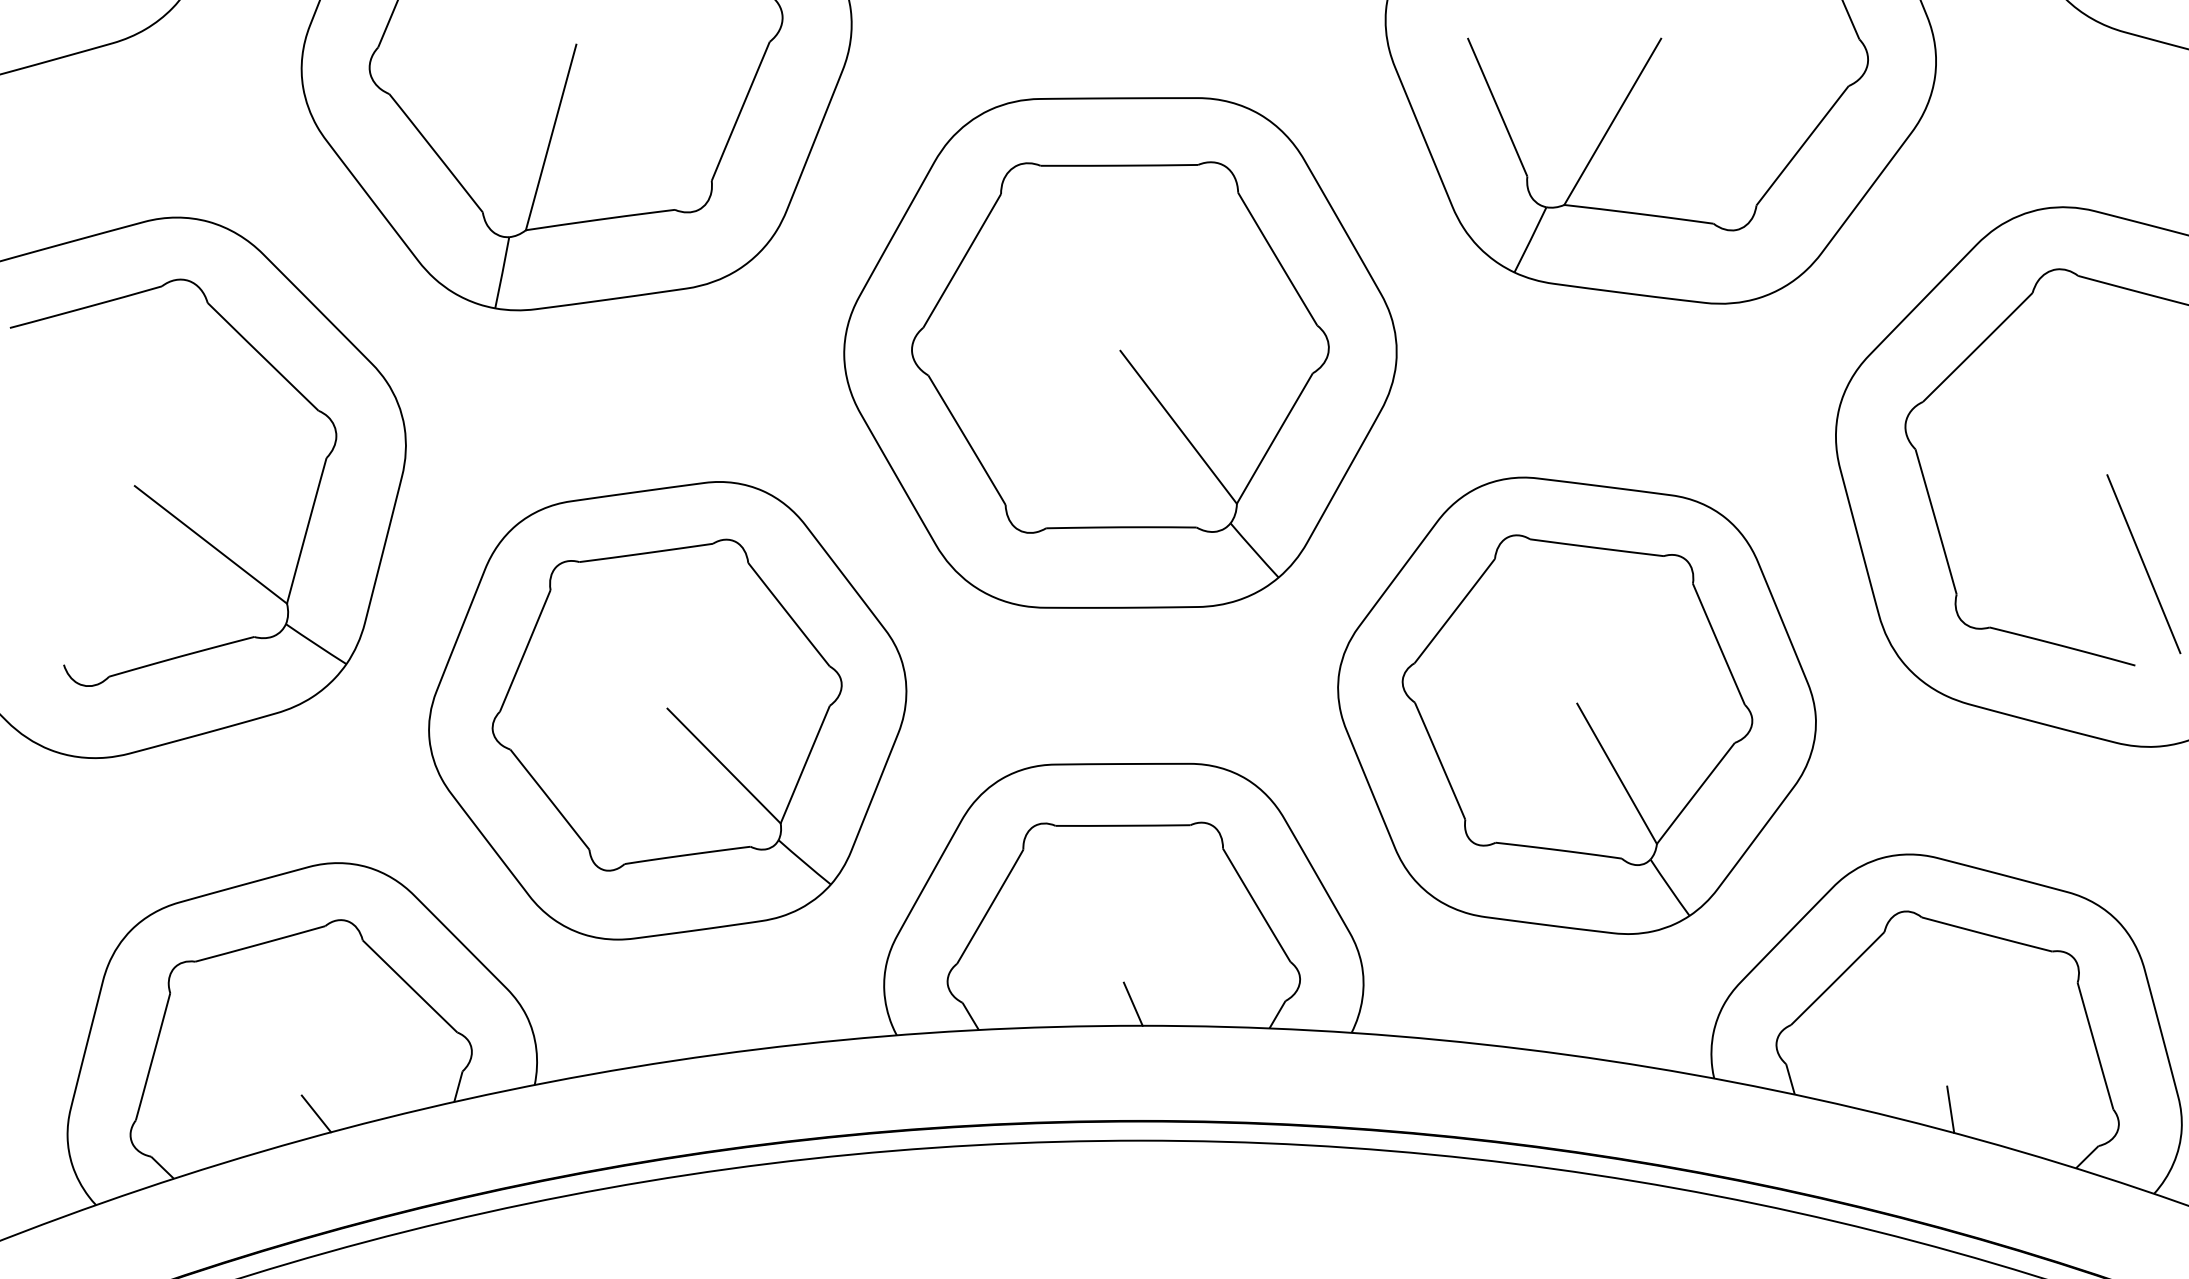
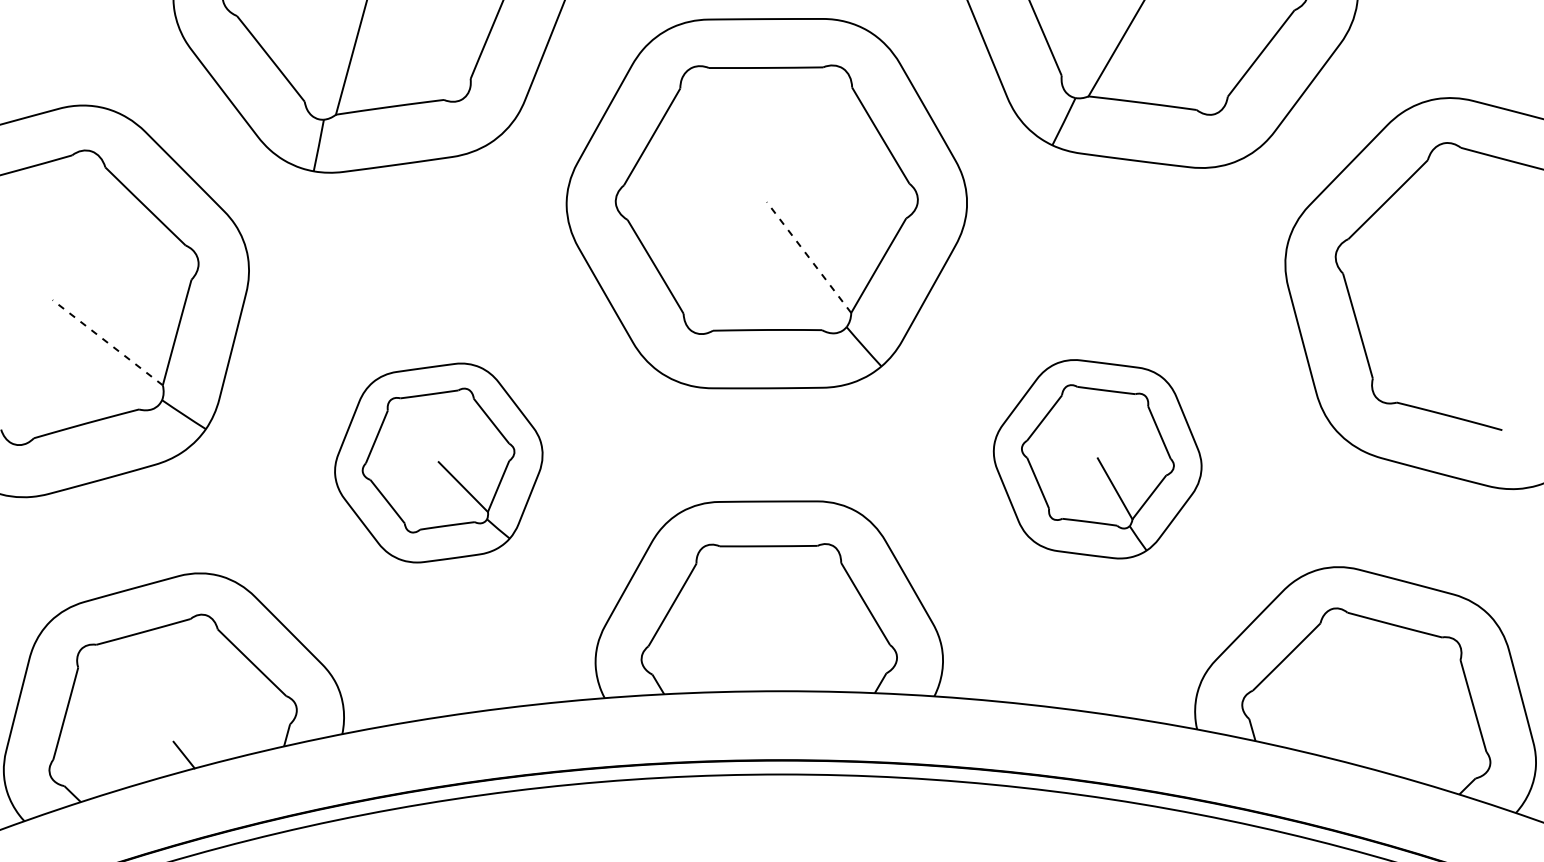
line: (1178, 426) -> (808, 256), solid -> dashed
line: (210, 544) -> (107, 342), solid -> dashed
line: (2143, 564) -> (1508, 356), removed
part: (1576, 705) -> (1097, 459), size x0.6
part: (667, 710) -> (438, 462), size x0.6
line: (1132, 1003) -> (775, 675), removed
line: (1950, 1109) -> (1368, 751), removed

